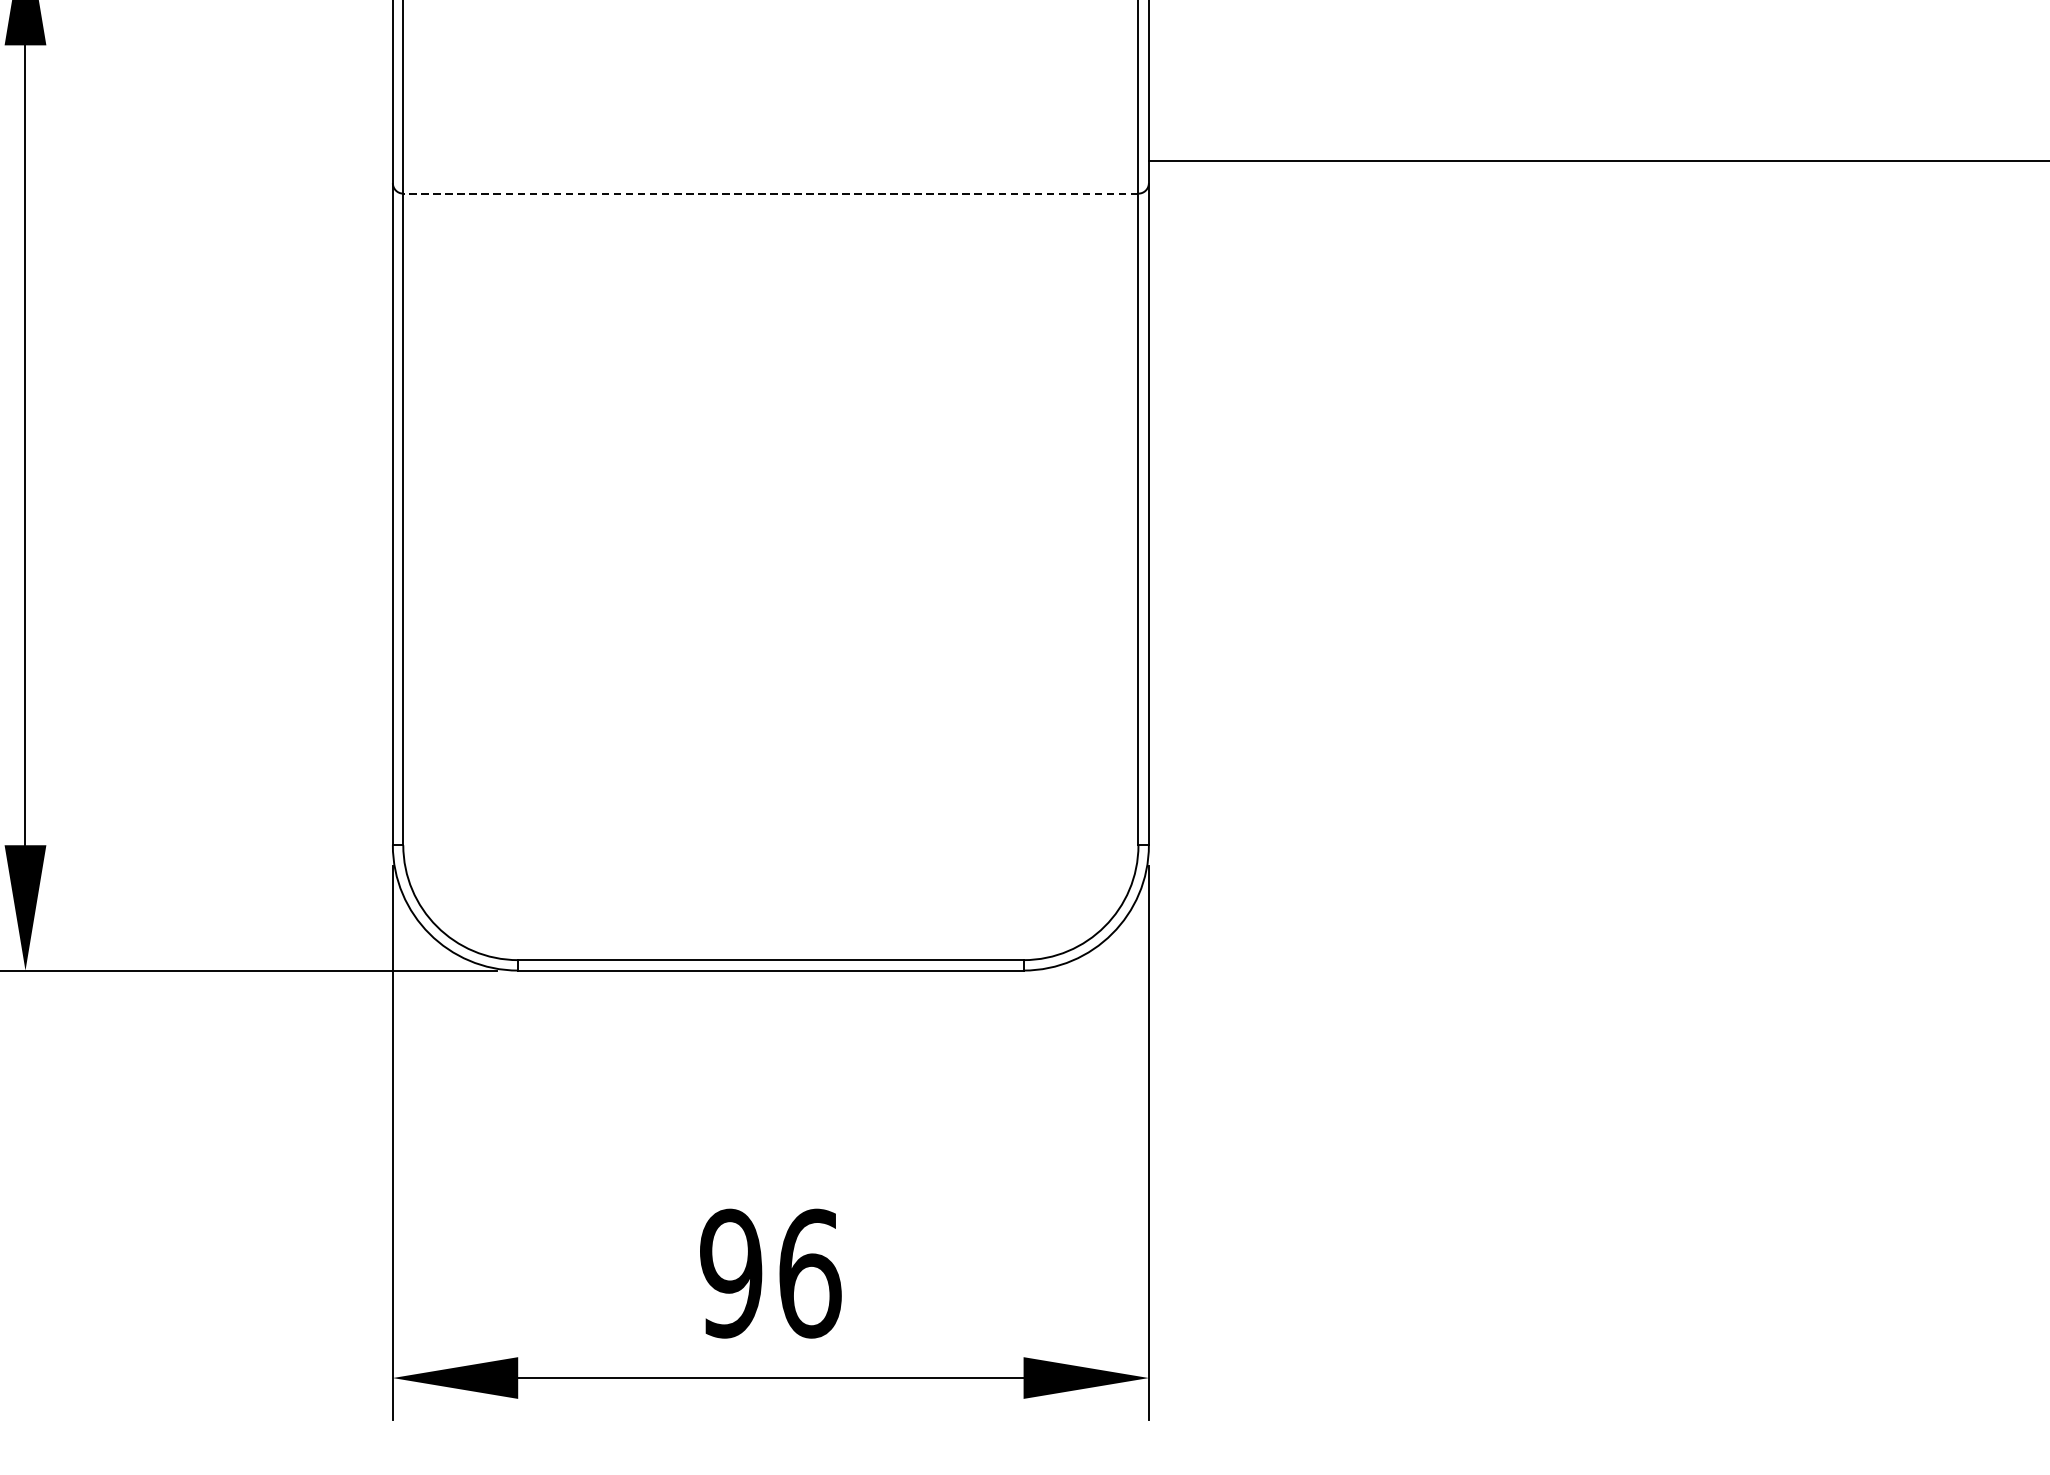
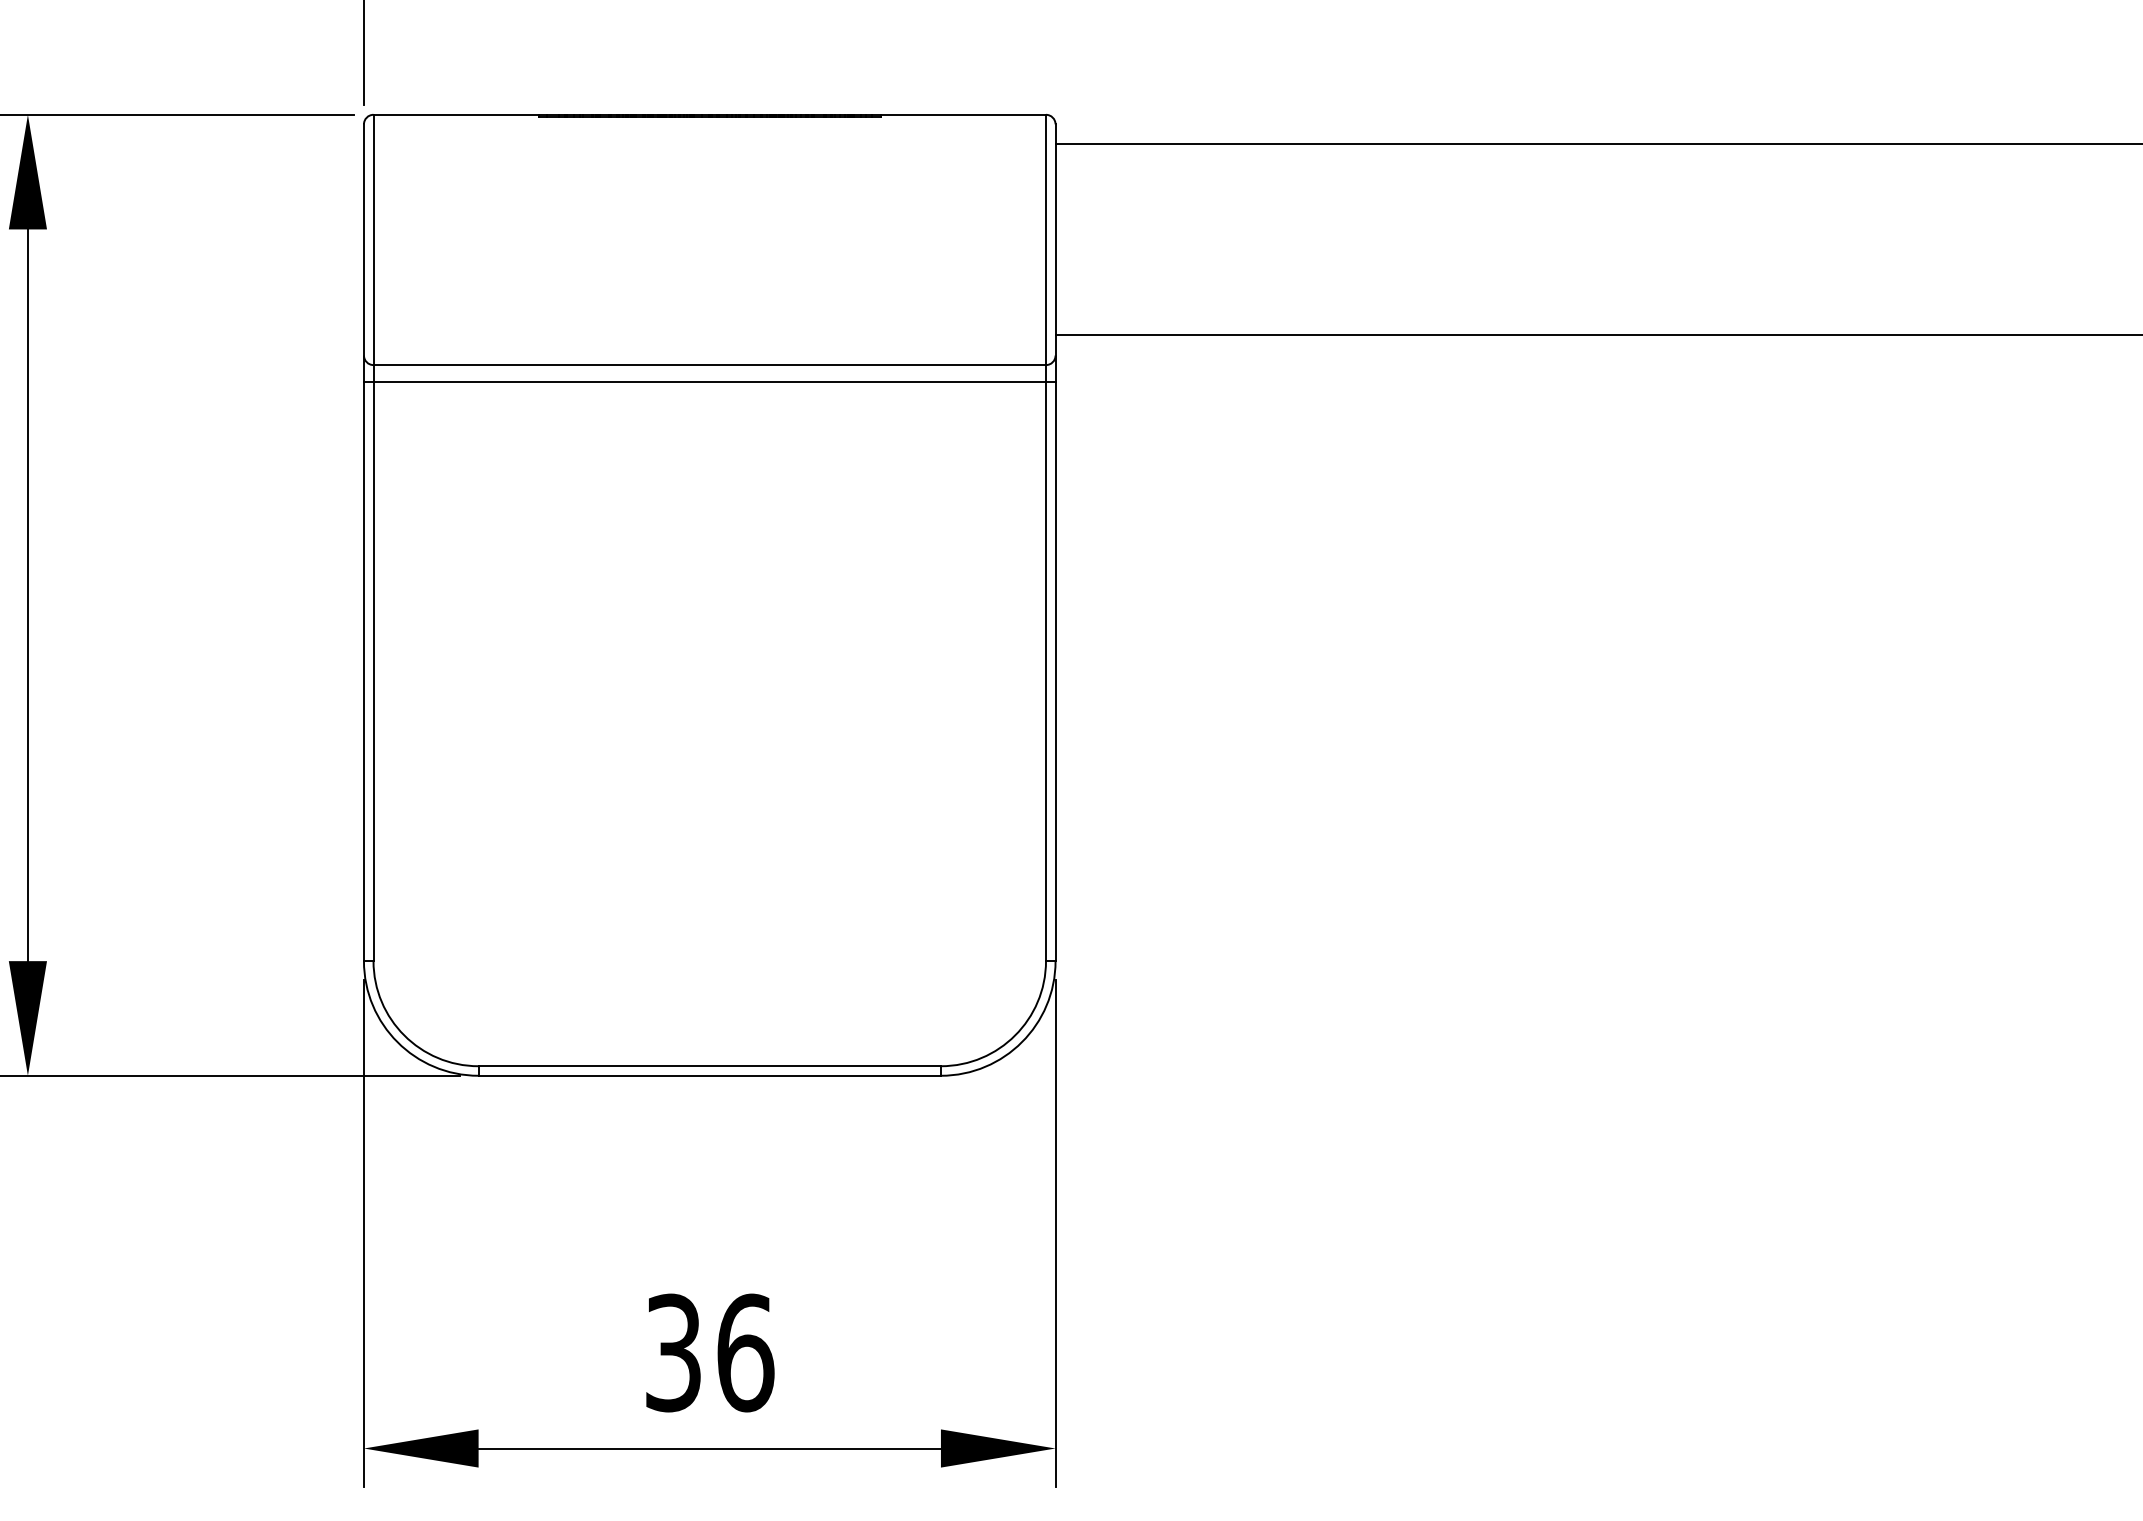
line: (770, 194) -> (709, 365), dashed -> solid
line: (770, 212) -> (709, 382), added
text: (731, 1273) -> (673, 1352), 96 -> 36

